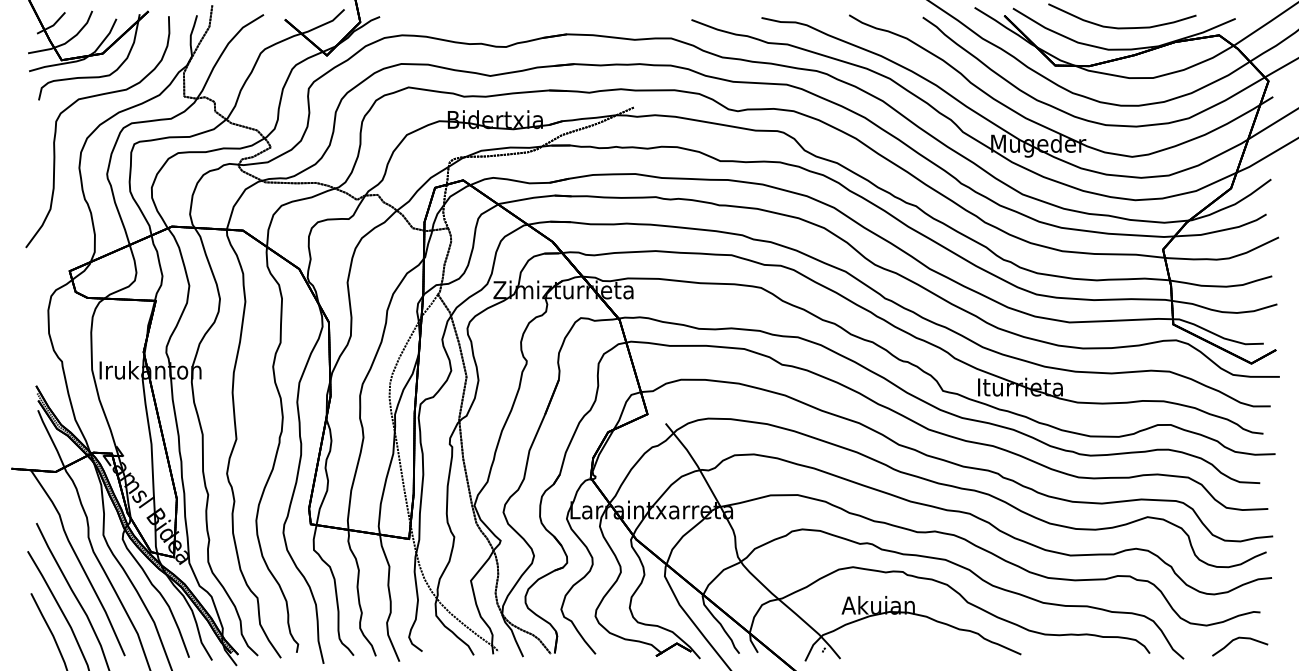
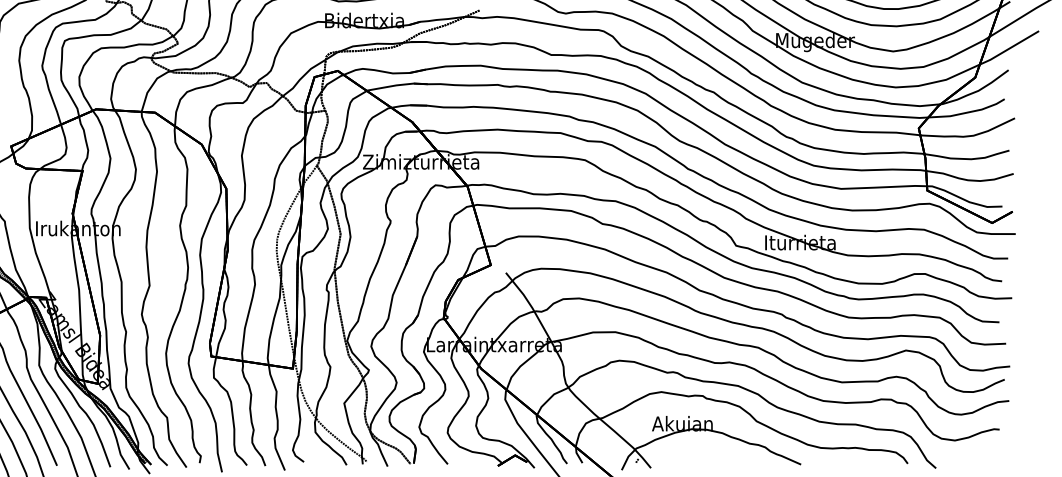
curve: (1237, 639) -> (980, 452), removed

